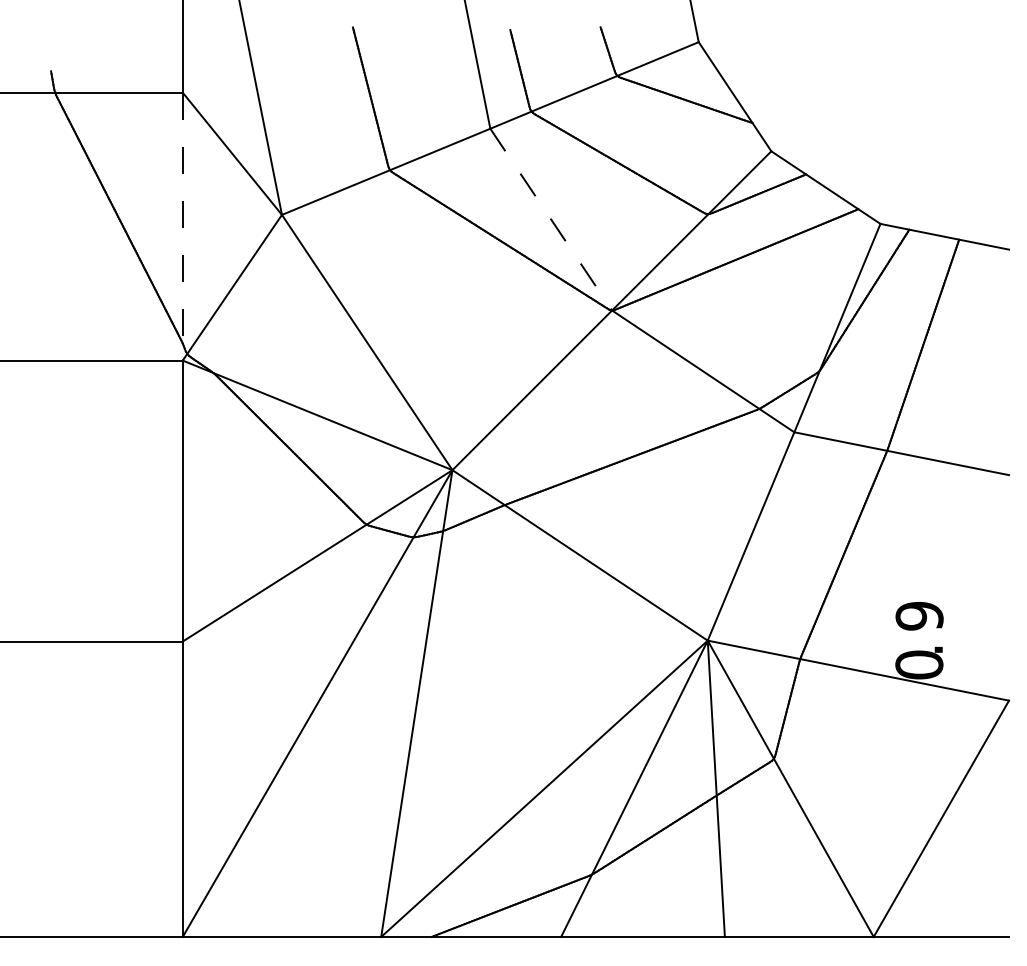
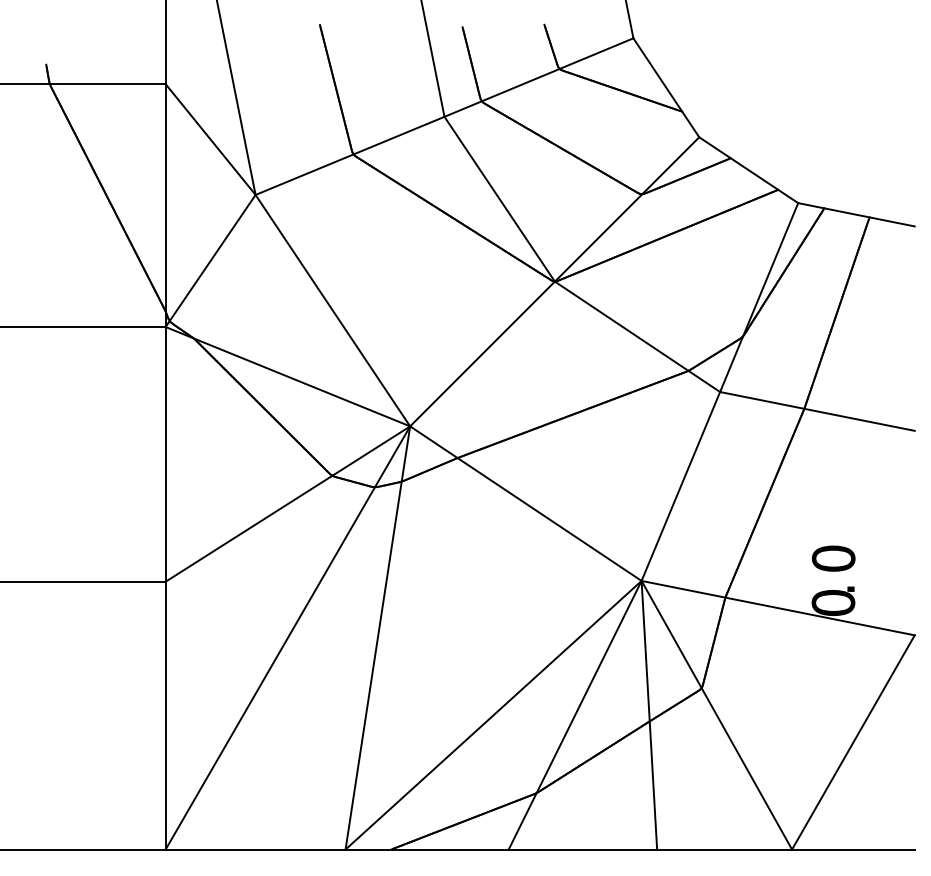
line: (551, 220) -> (499, 200), dashed -> solid
line: (182, 226) -> (165, 205), dashed -> solid
text: (919, 615) -> (833, 558), 9 -> 0

